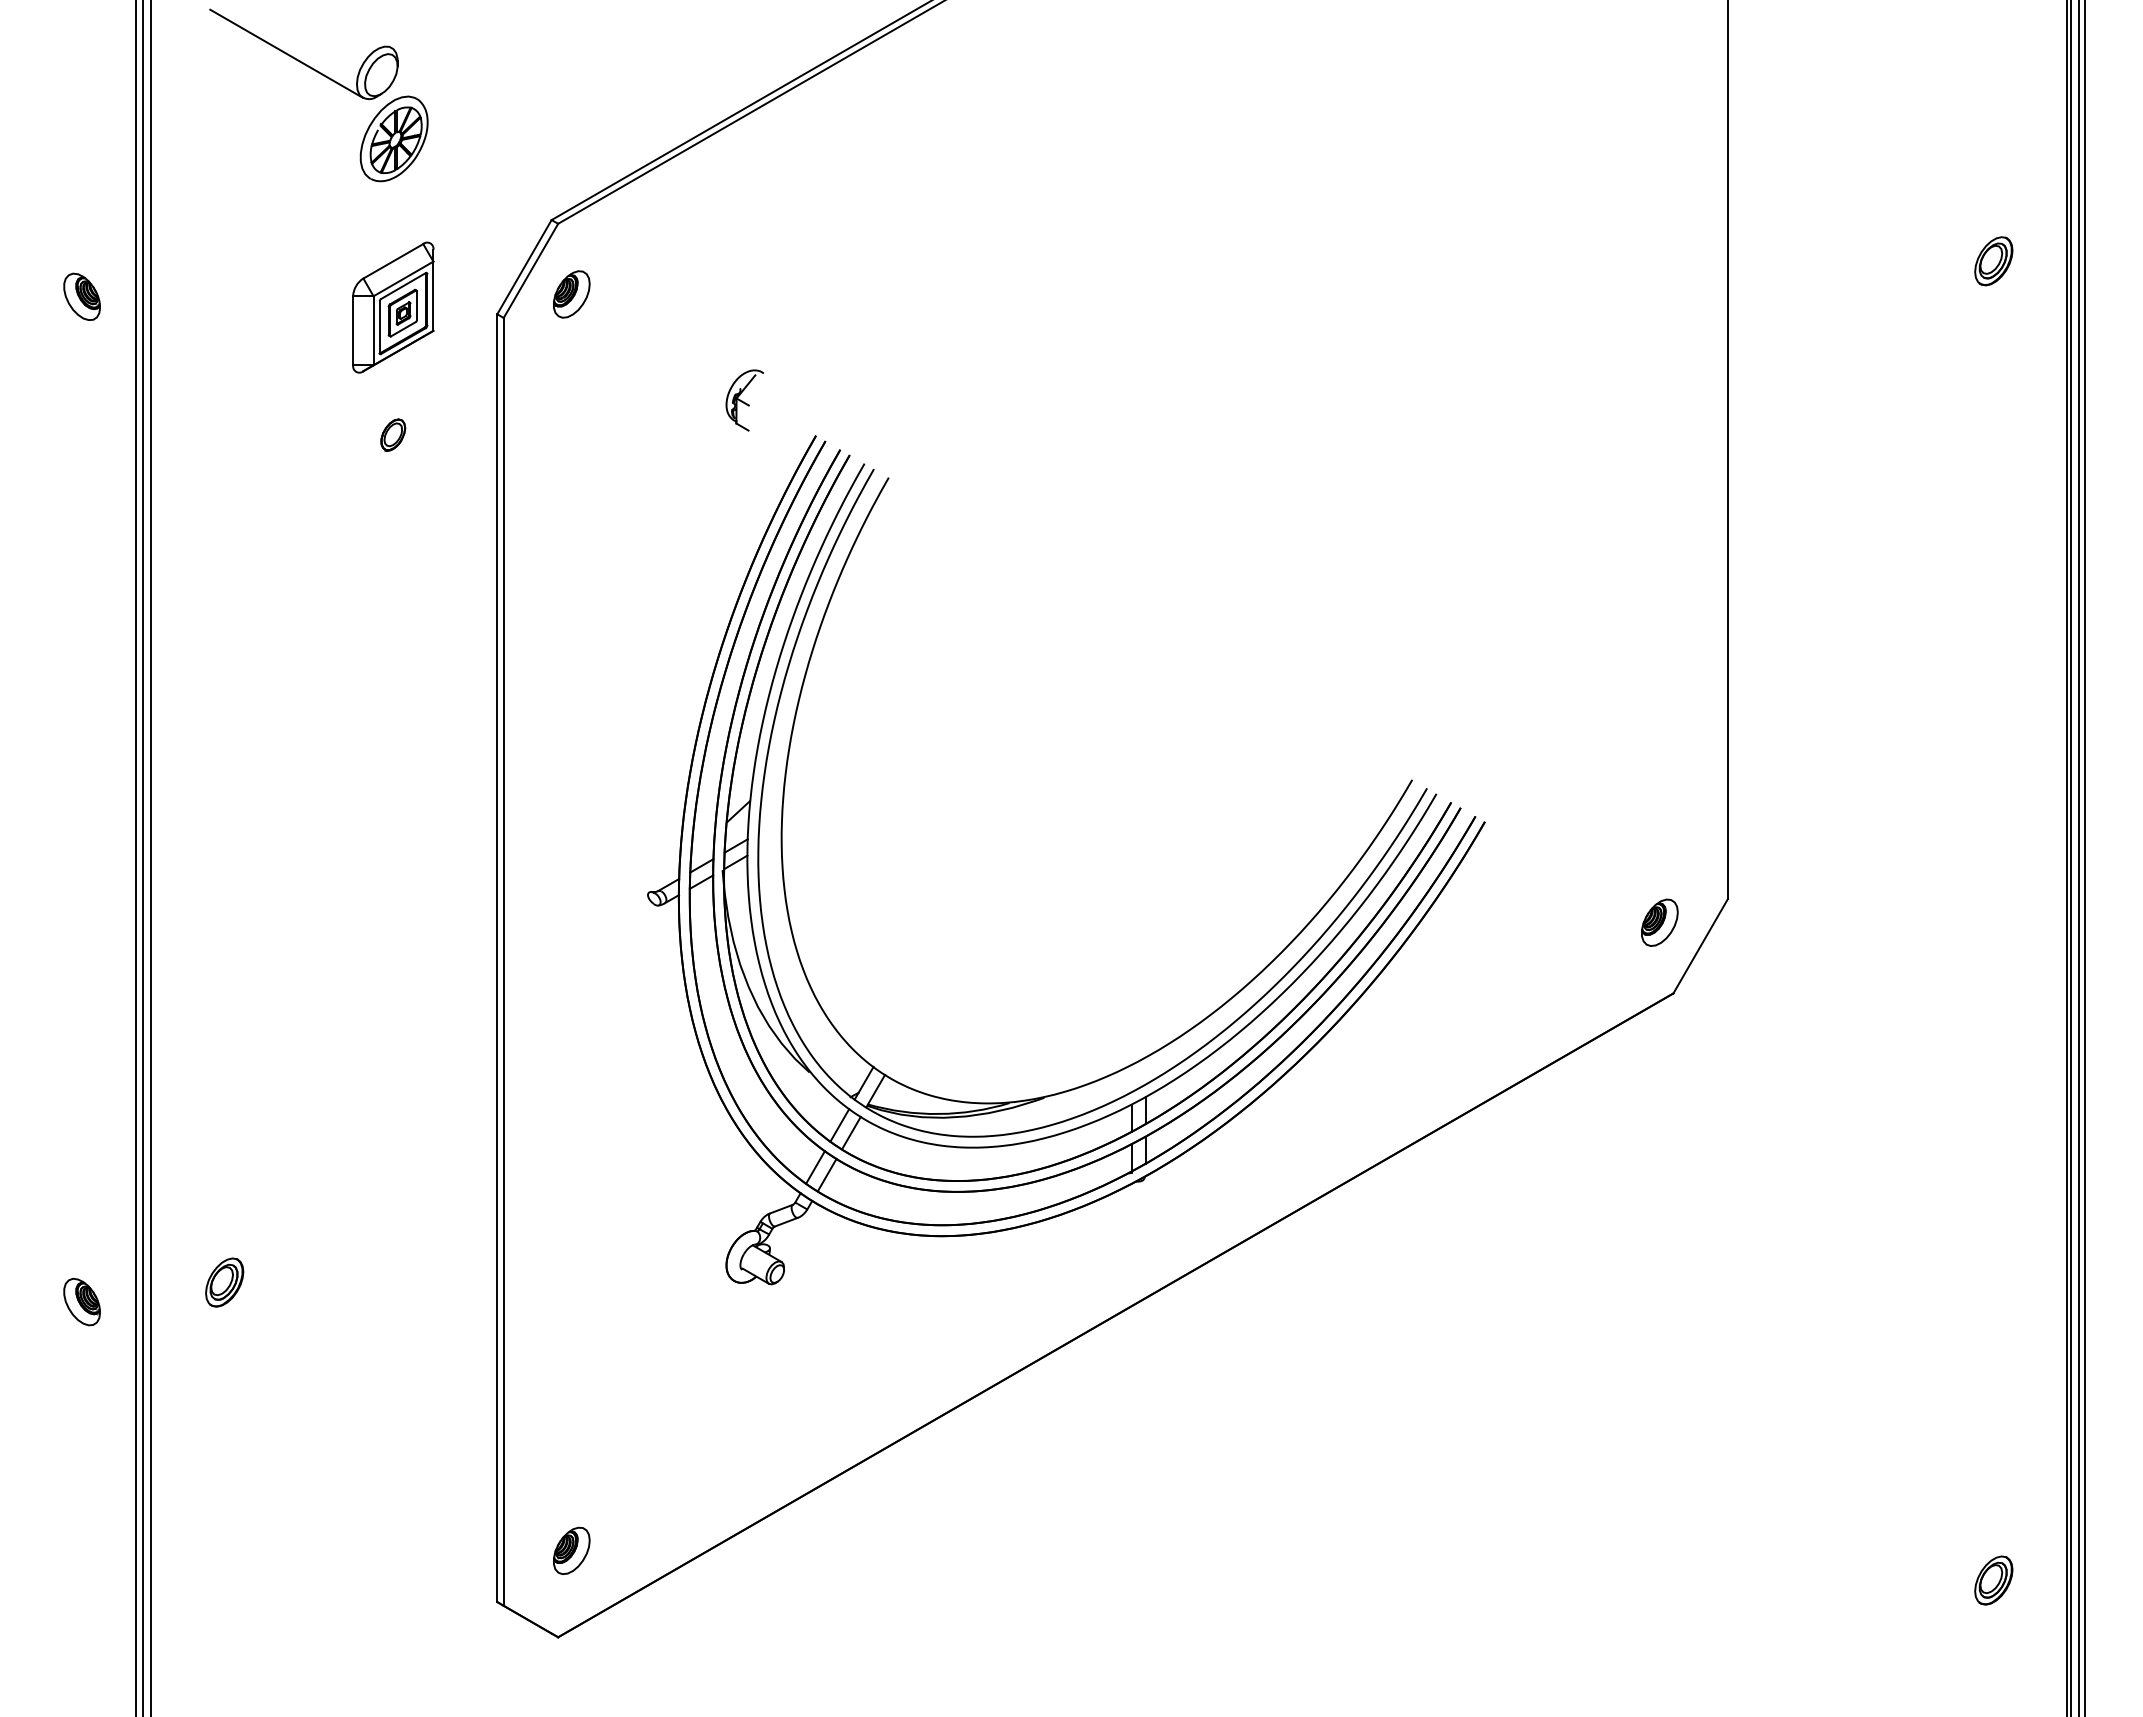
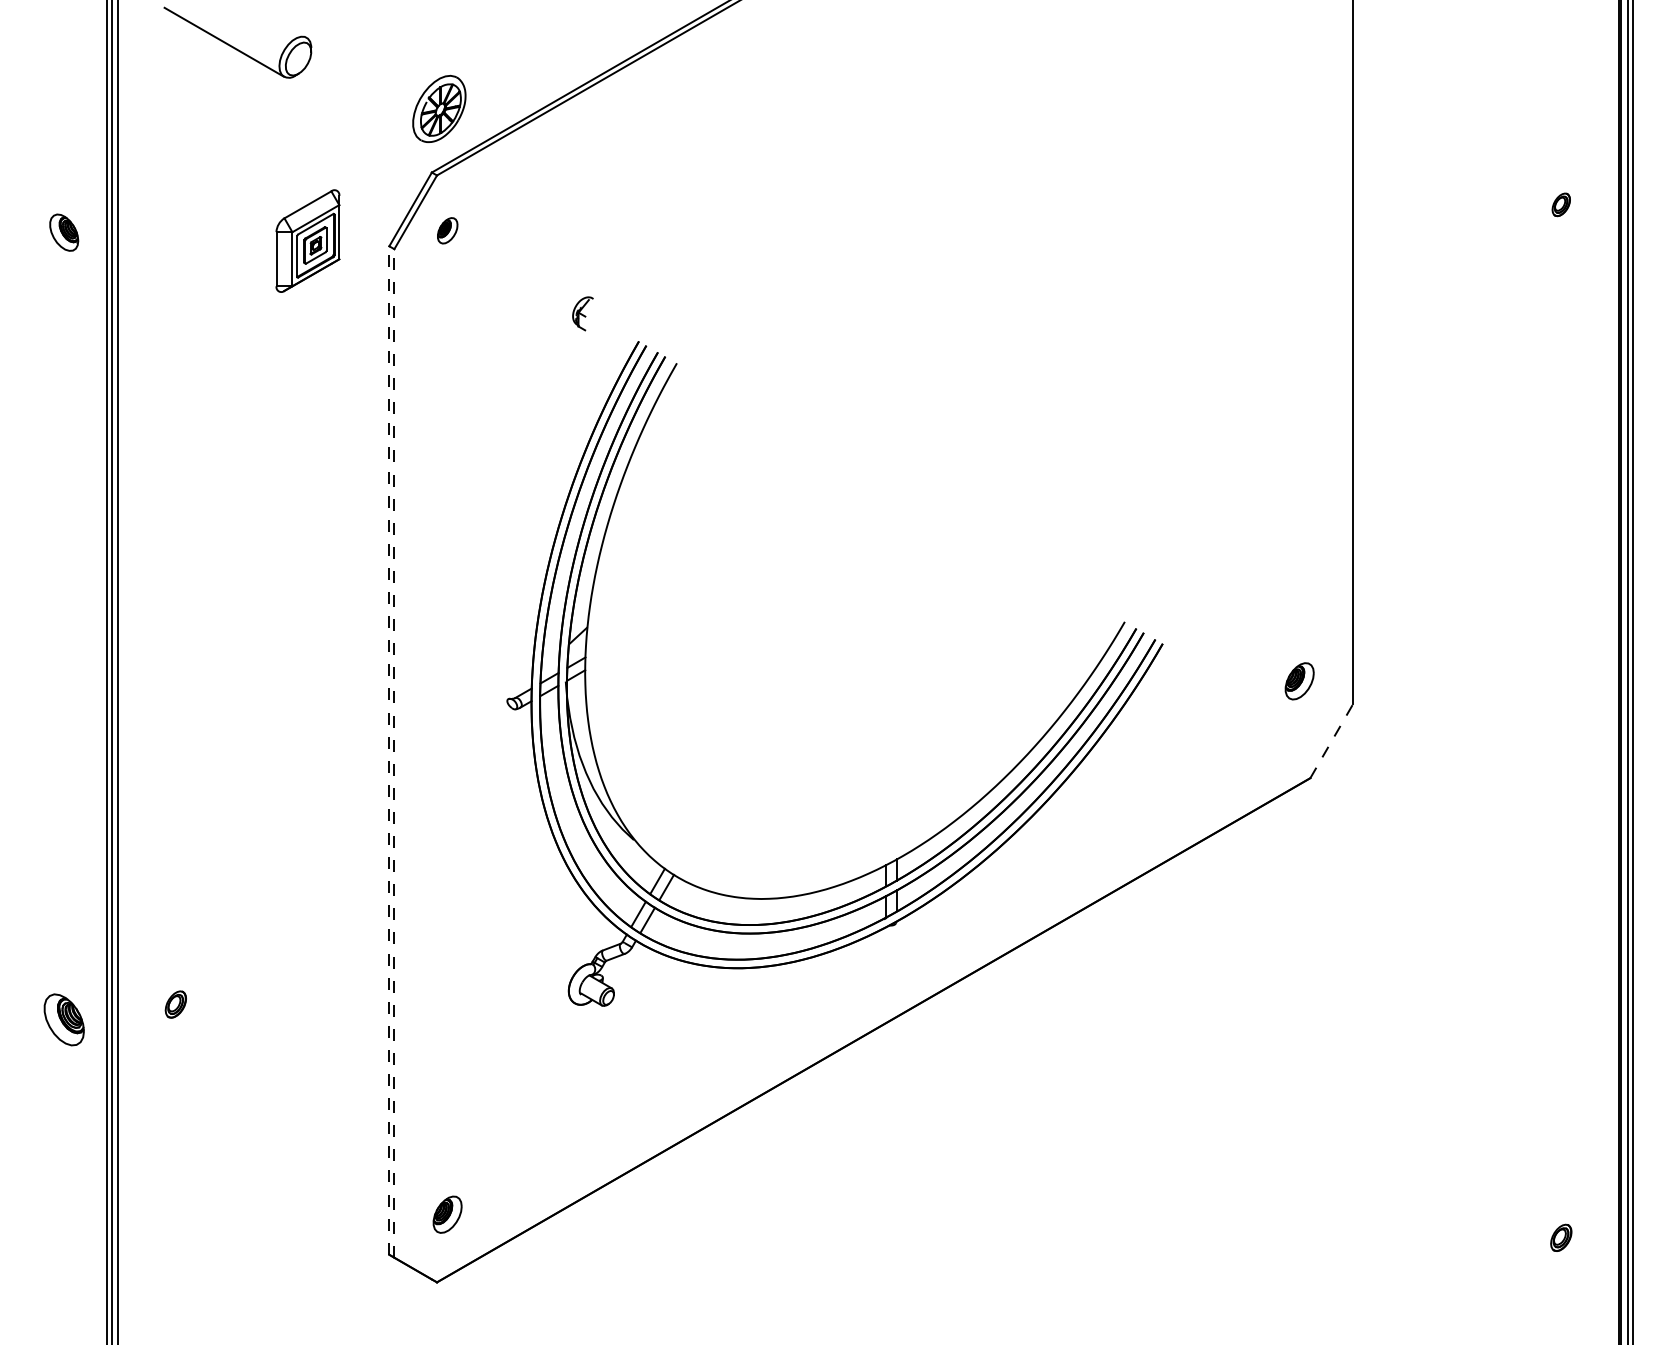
part: (393, 138) -> (438, 108), moved
part: (1993, 261) -> (1561, 204), size x0.6
part: (571, 294) -> (447, 230), size x0.7
part: (744, 400) -> (582, 313), size x0.7
part: (393, 434) -> (308, 340), removed
part: (1659, 922) -> (1299, 681), moved
line: (1700, 945) -> (1331, 740), solid -> dashed
line: (497, 958) -> (389, 750), solid -> dashed
line: (503, 961) -> (394, 753), solid -> dashed
part: (1253, 977) -> (981, 765), removed
part: (224, 1282) -> (175, 1004), size x0.7
part: (81, 1301) -> (63, 1019), size x1.4
part: (1993, 1580) -> (1561, 1237), size x0.7

